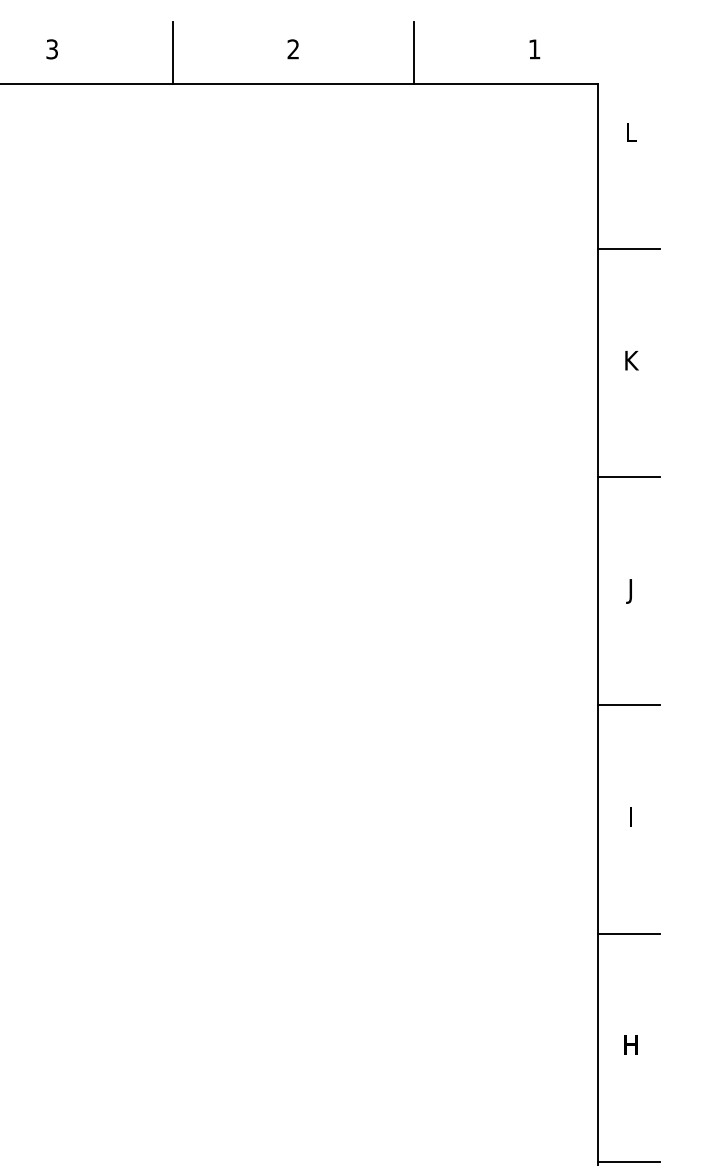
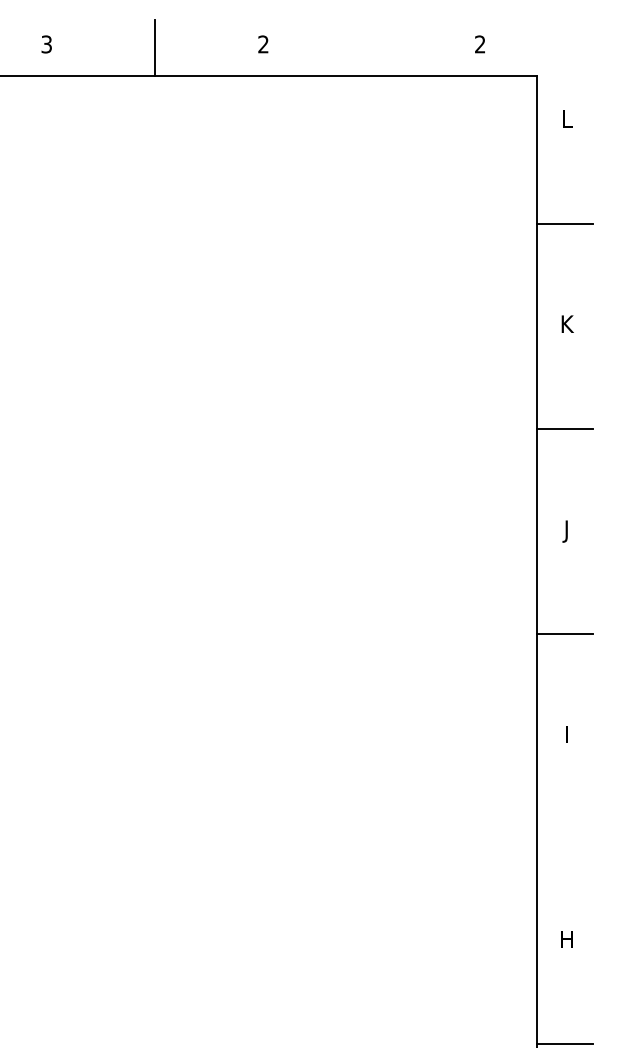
text: (534, 49) -> (480, 44), 1 -> 2
line: (413, 52) -> (371, 47), removed
line: (629, 934) -> (565, 839), removed

